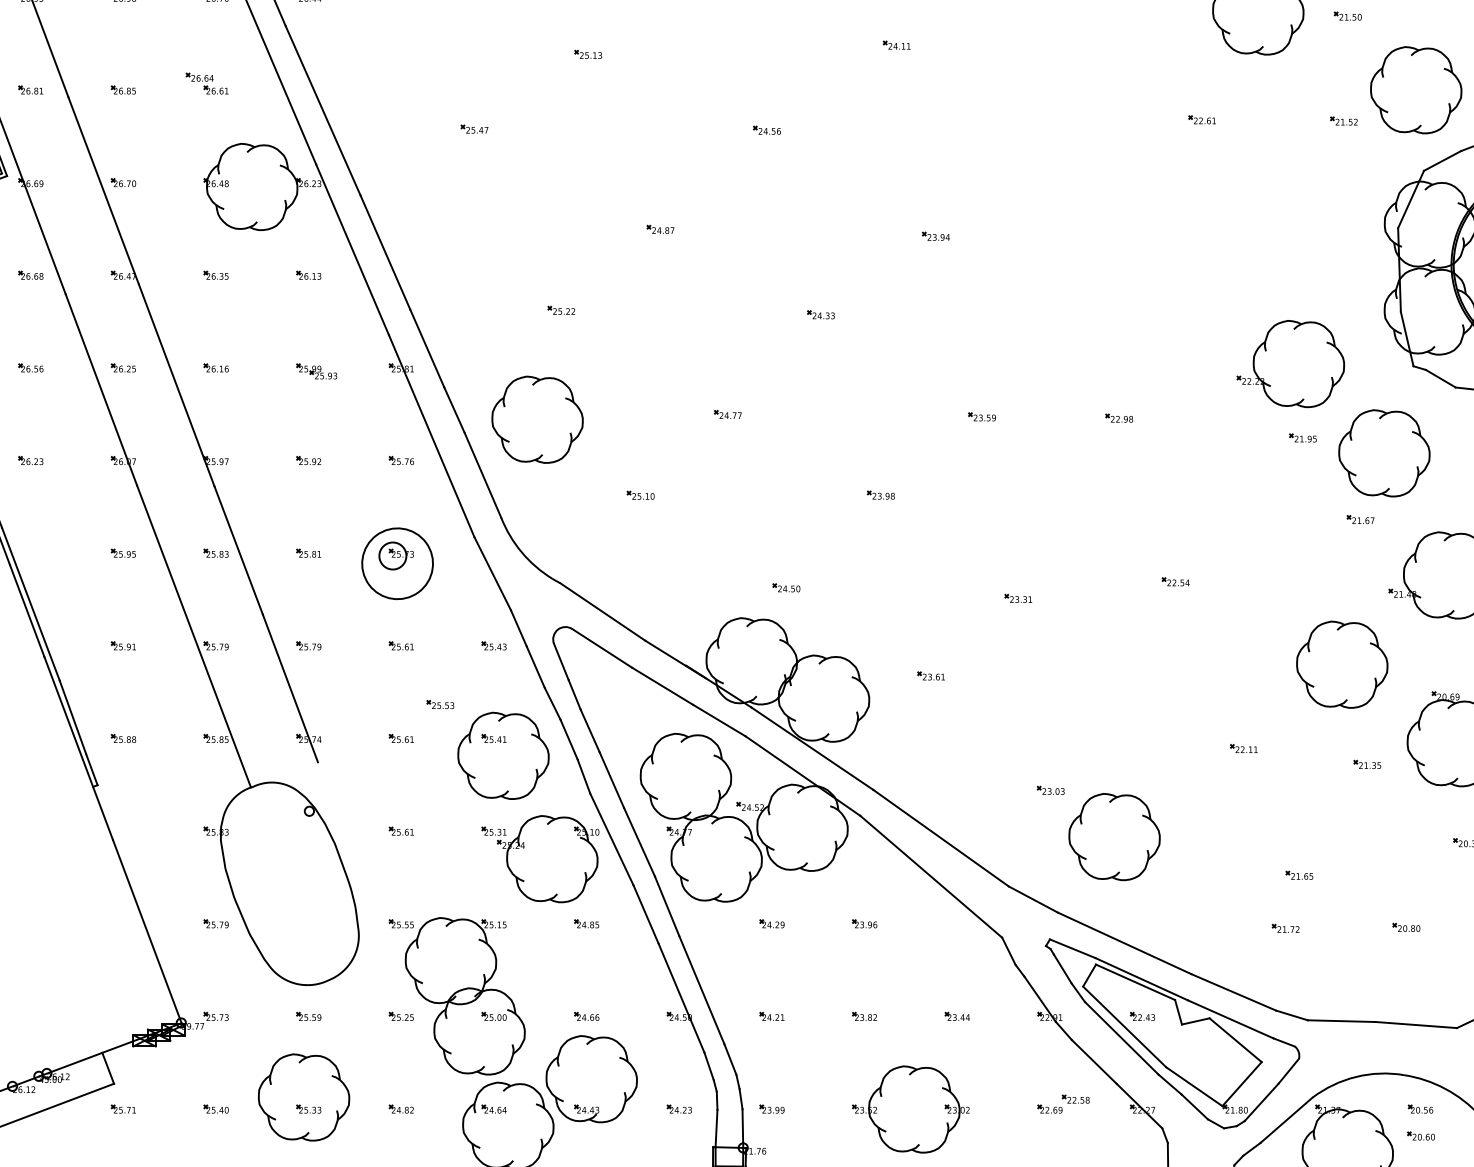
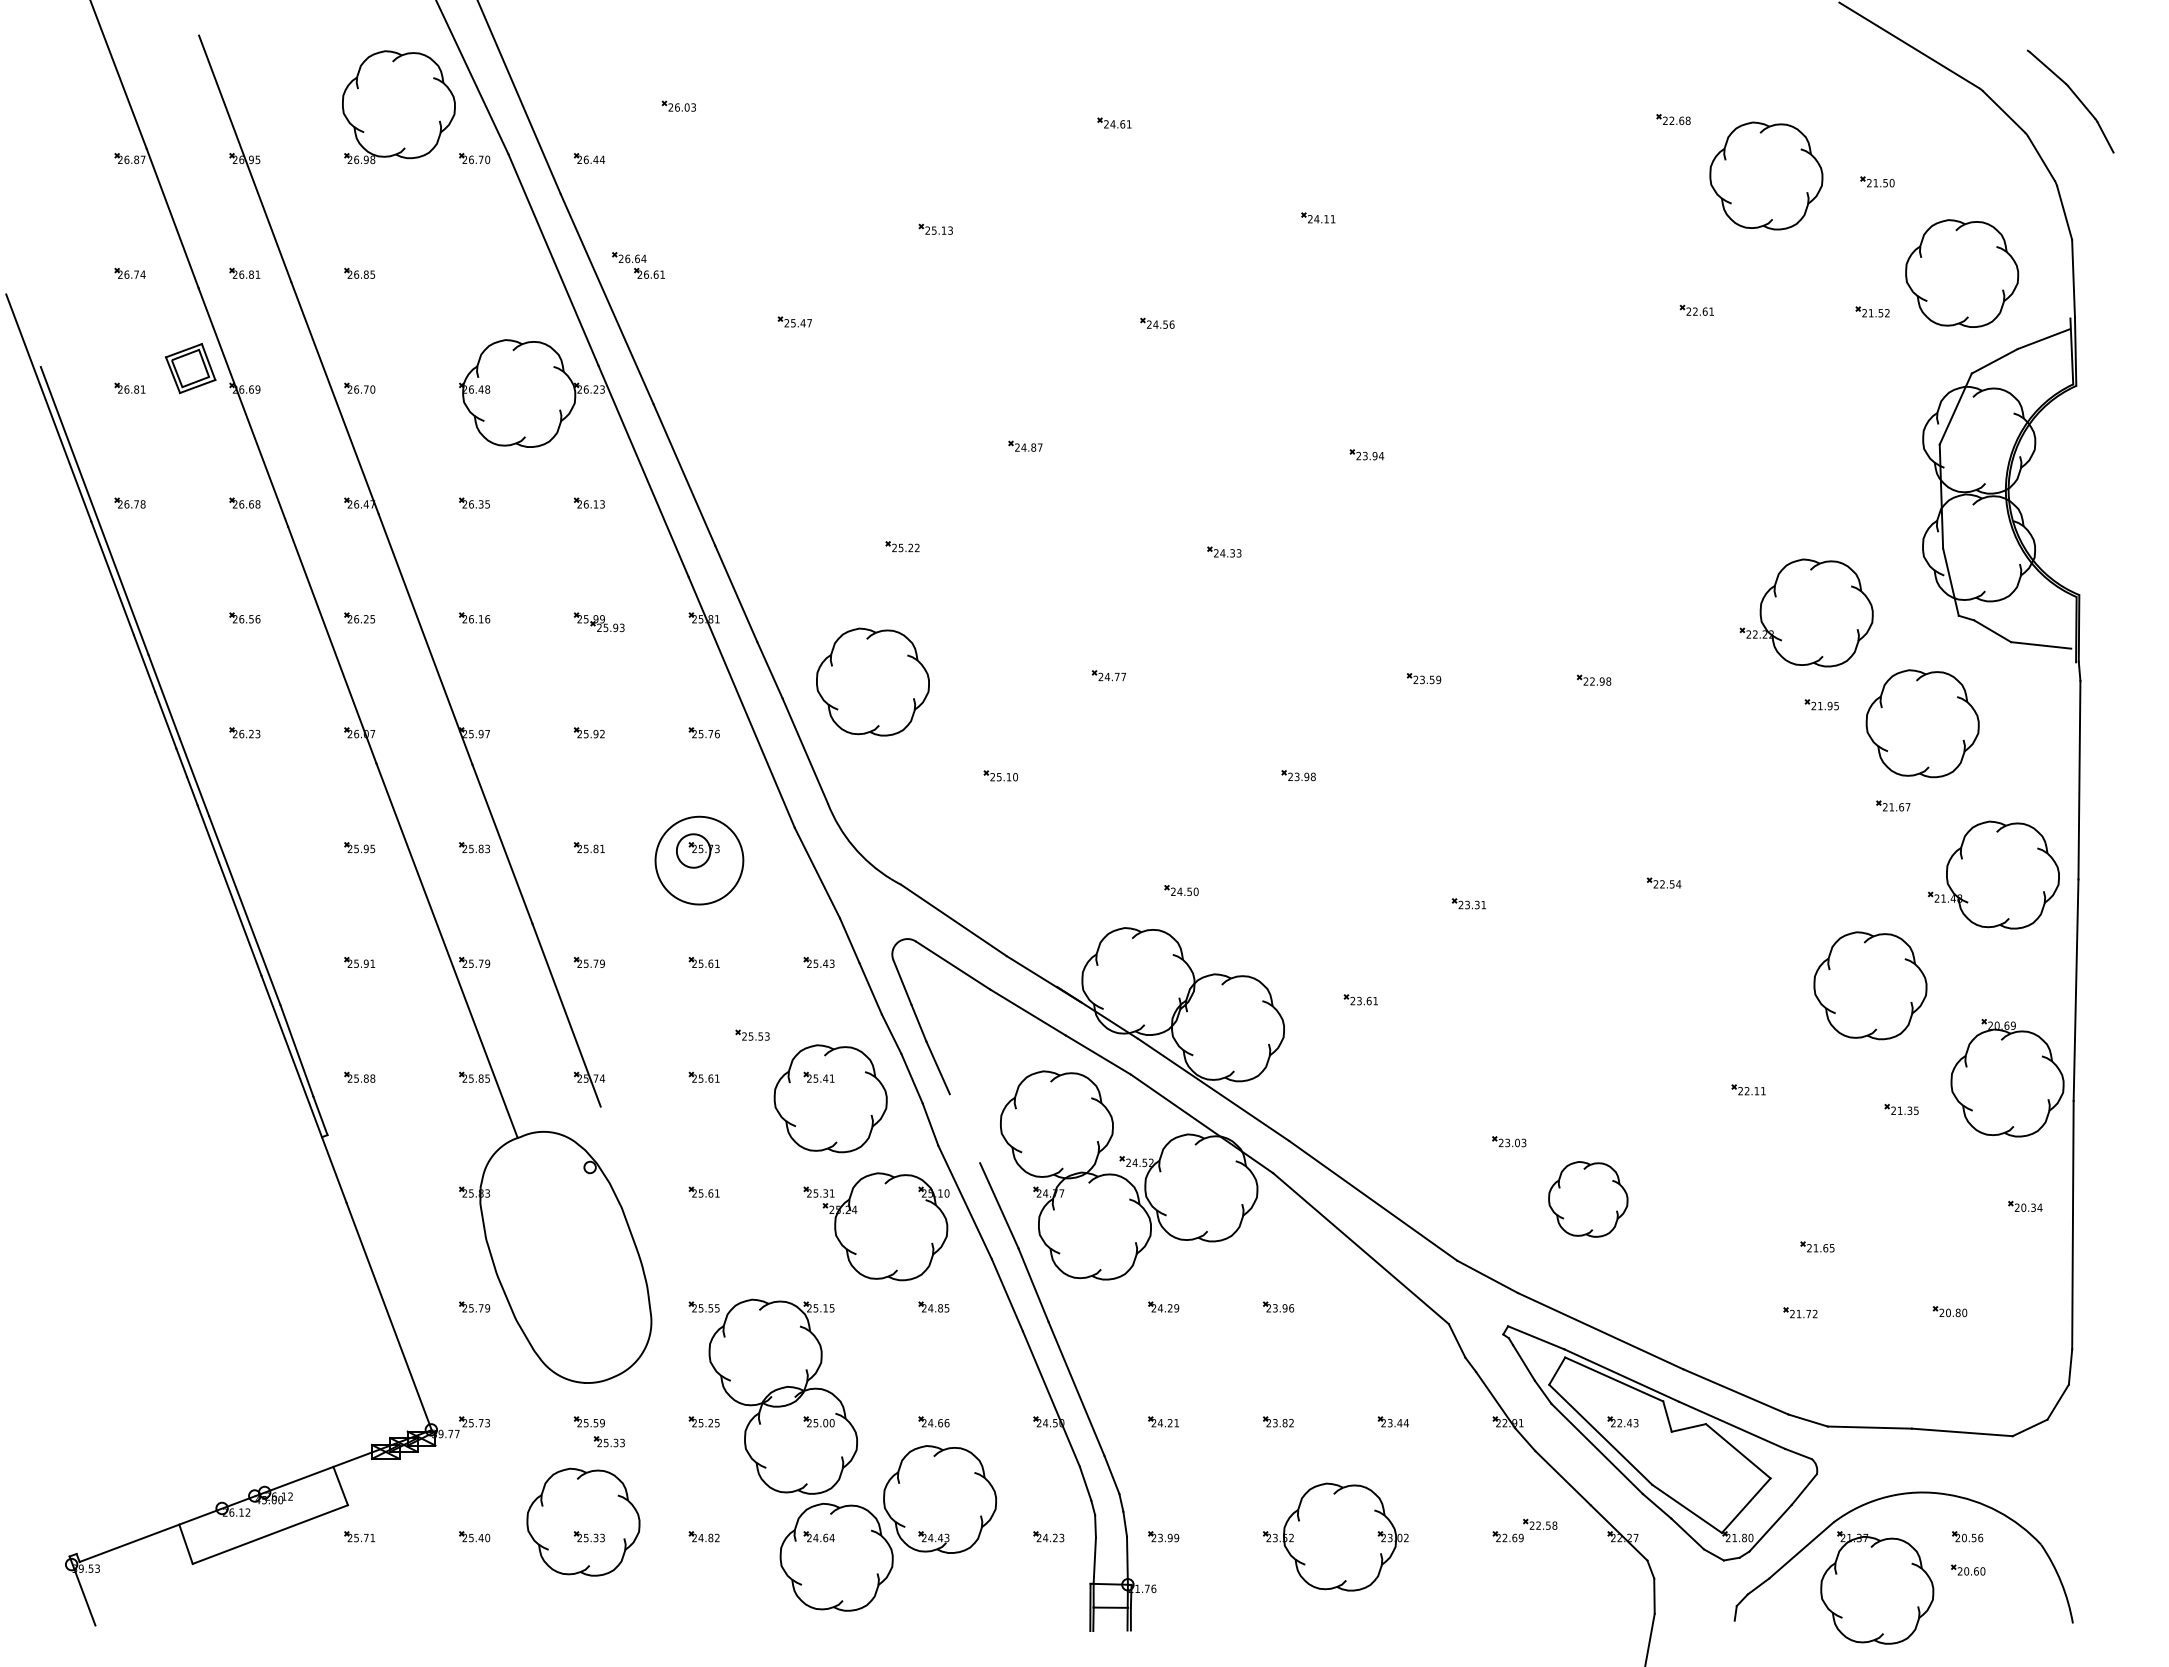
part: (207, 83) -> (638, 265), moved
line: (611, 779) -> (964, 1128), removed
part: (1114, 837) -> (1588, 1199), size x0.7
part: (324, 1032) -> (608, 1441), added

